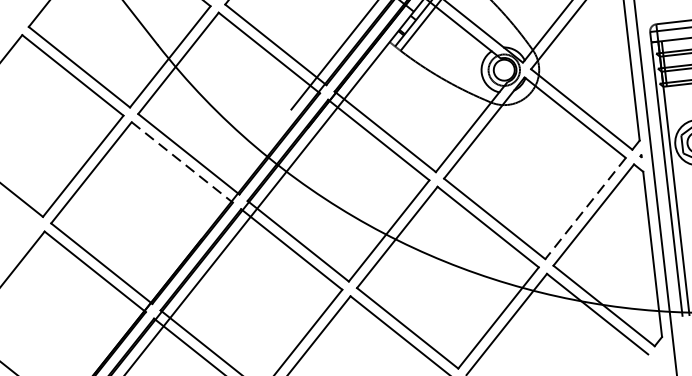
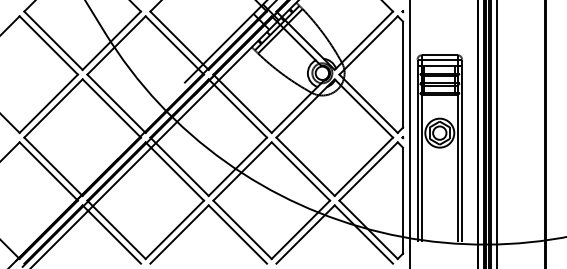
line: (183, 162) -> (112, 108), dashed -> solid
line: (585, 209) -> (363, 167), dashed -> solid

